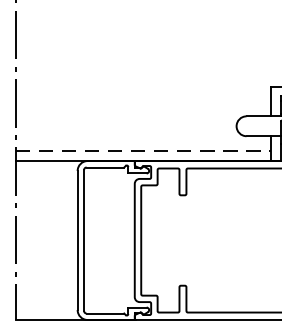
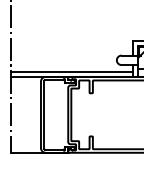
line: (143, 151) -> (72, 72), dashed -> solid

